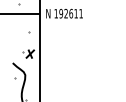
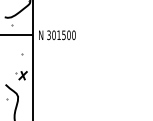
text: (68, 13) -> (61, 35), 192611 -> 301500

